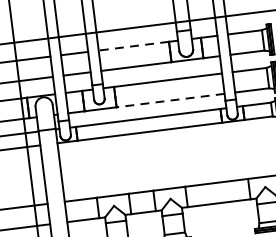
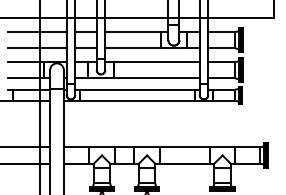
line: (133, 46) -> (132, 32), dashed -> solid
line: (170, 100) -> (156, 78), dashed -> solid

